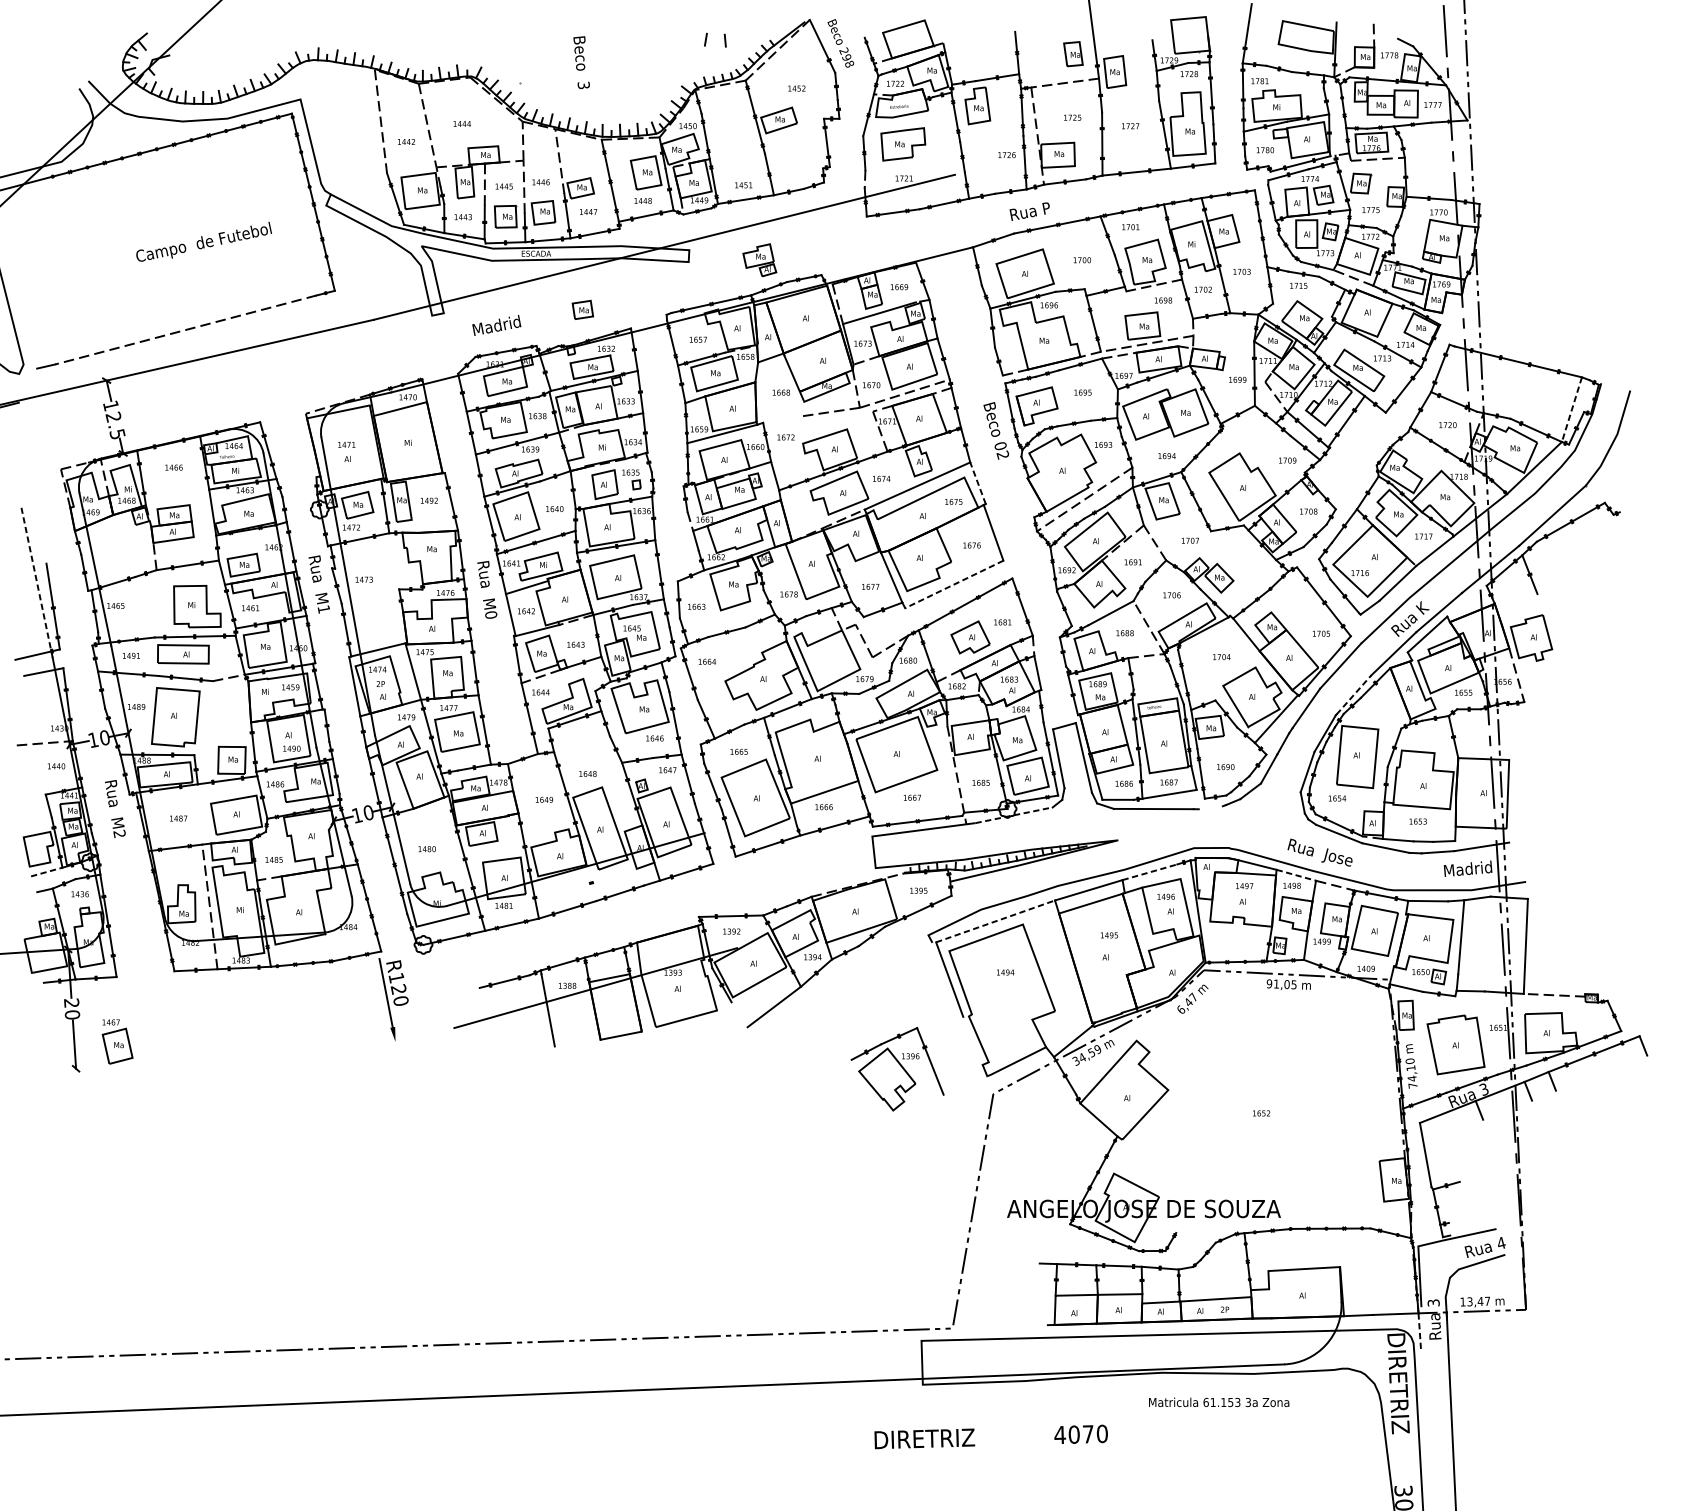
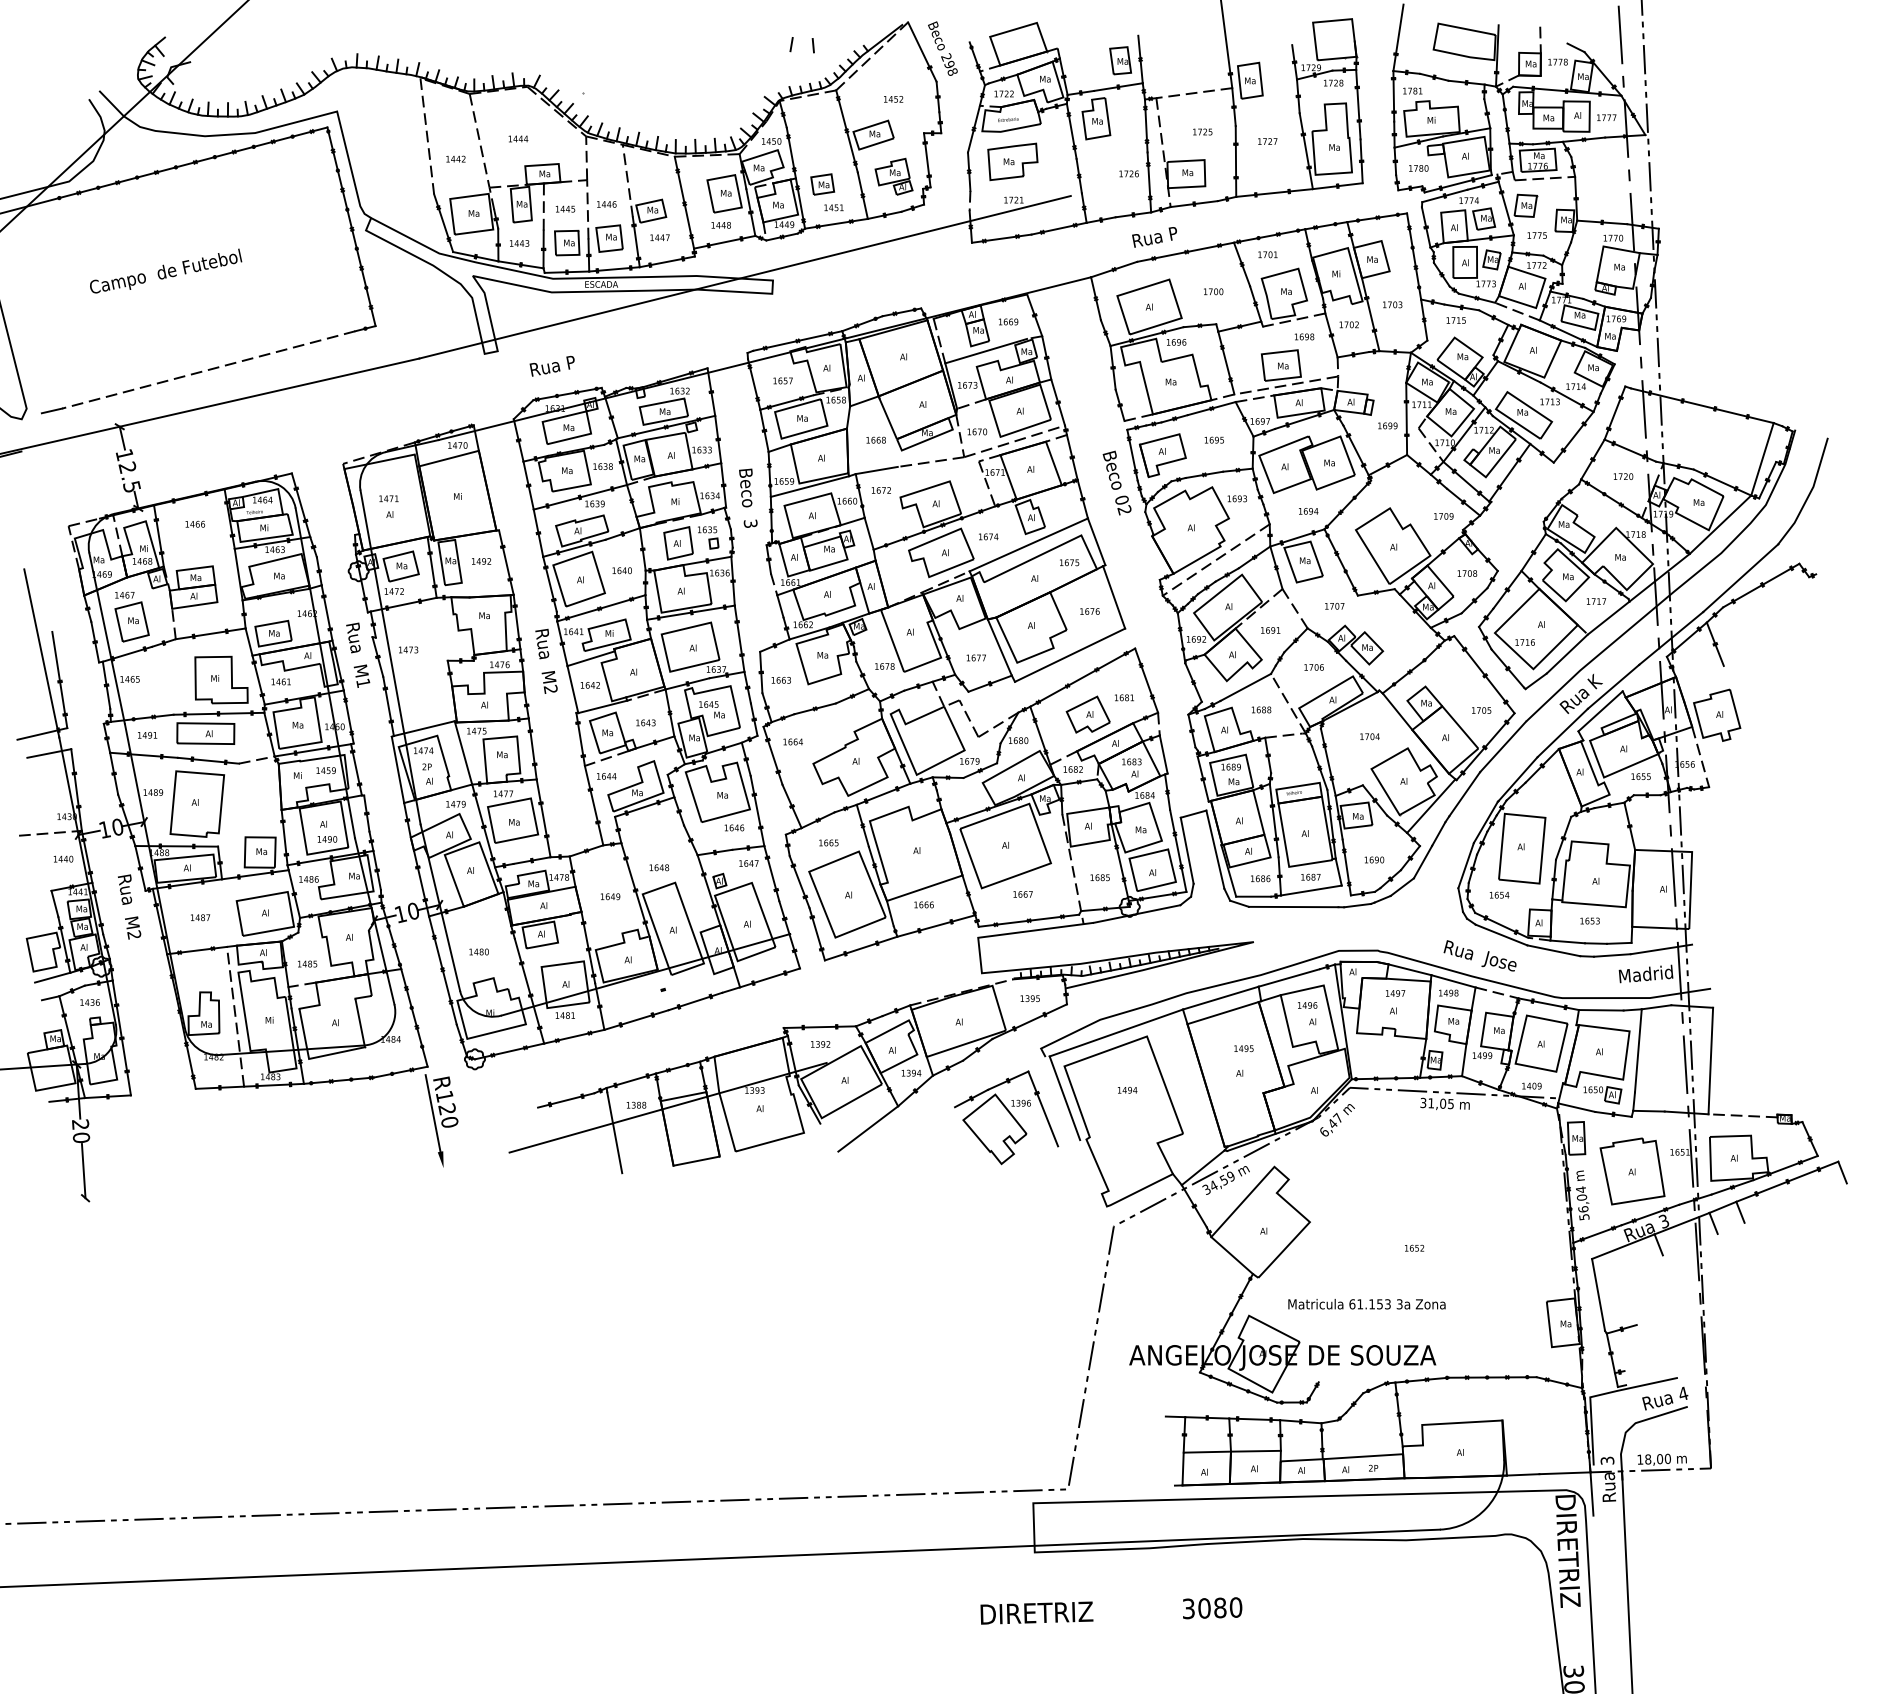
part: (1073, 53) -> (1120, 60), moved
text: (581, 61) -> (748, 497), moved
text: (204, 241) -> (166, 270), moved
part: (759, 259) -> (893, 176), moved
part: (582, 309) -> (822, 184), moved
text: (497, 325) -> (557, 364), Madrid -> Rua P
line: (1571, 409) -> (1762, 459), dashed -> solid
line: (781, 419) -> (876, 470), added
line: (977, 482) -> (1096, 541), dashed -> solid
line: (36, 582) -> (41, 653), dashed -> solid
line: (953, 584) -> (1069, 655), dashed -> solid
text: (490, 614) -> (550, 688), M0 -> M2
line: (1354, 694) -> (1518, 778), dashed -> solid
line: (1210, 807) -> (1357, 905), added
line: (1014, 814) -> (1137, 913), dashed -> solid
line: (47, 871) -> (53, 977), dashed -> solid
line: (1150, 871) -> (1289, 977), dashed -> solid
line: (1296, 875) -> (1453, 981), dashed -> solid
line: (995, 921) -> (1116, 1033), dashed -> solid
text: (1269, 983) -> (1423, 1102), 91,05 -> 31,05
part: (117, 1041) -> (131, 616), moved
part: (897, 1069) -> (1006, 1117), moved
text: (1411, 1073) -> (1582, 1203), 74,10 -> 56,04
text: (1478, 1300) -> (1657, 1458), 13,47 -> 18,00
line: (1419, 1333) -> (1591, 1494), dashed -> solid
text: (1218, 1402) -> (1366, 1304), moved
text: (1074, 1434) -> (1204, 1608), 4070 -> 3080

